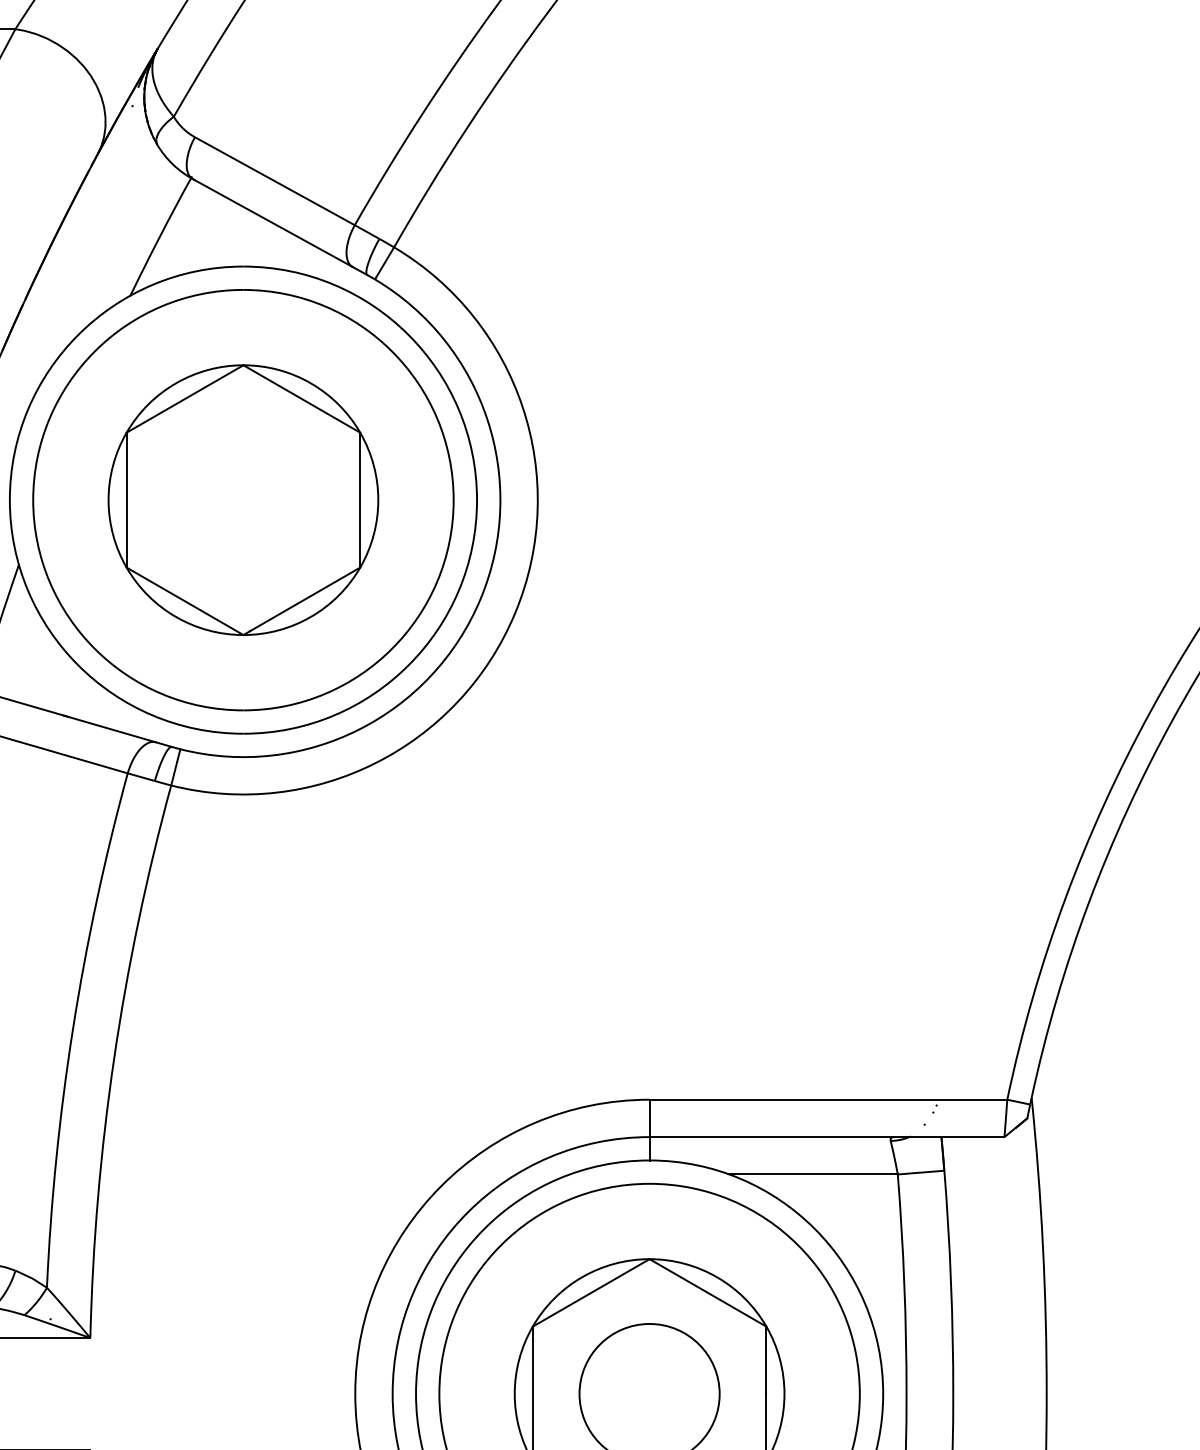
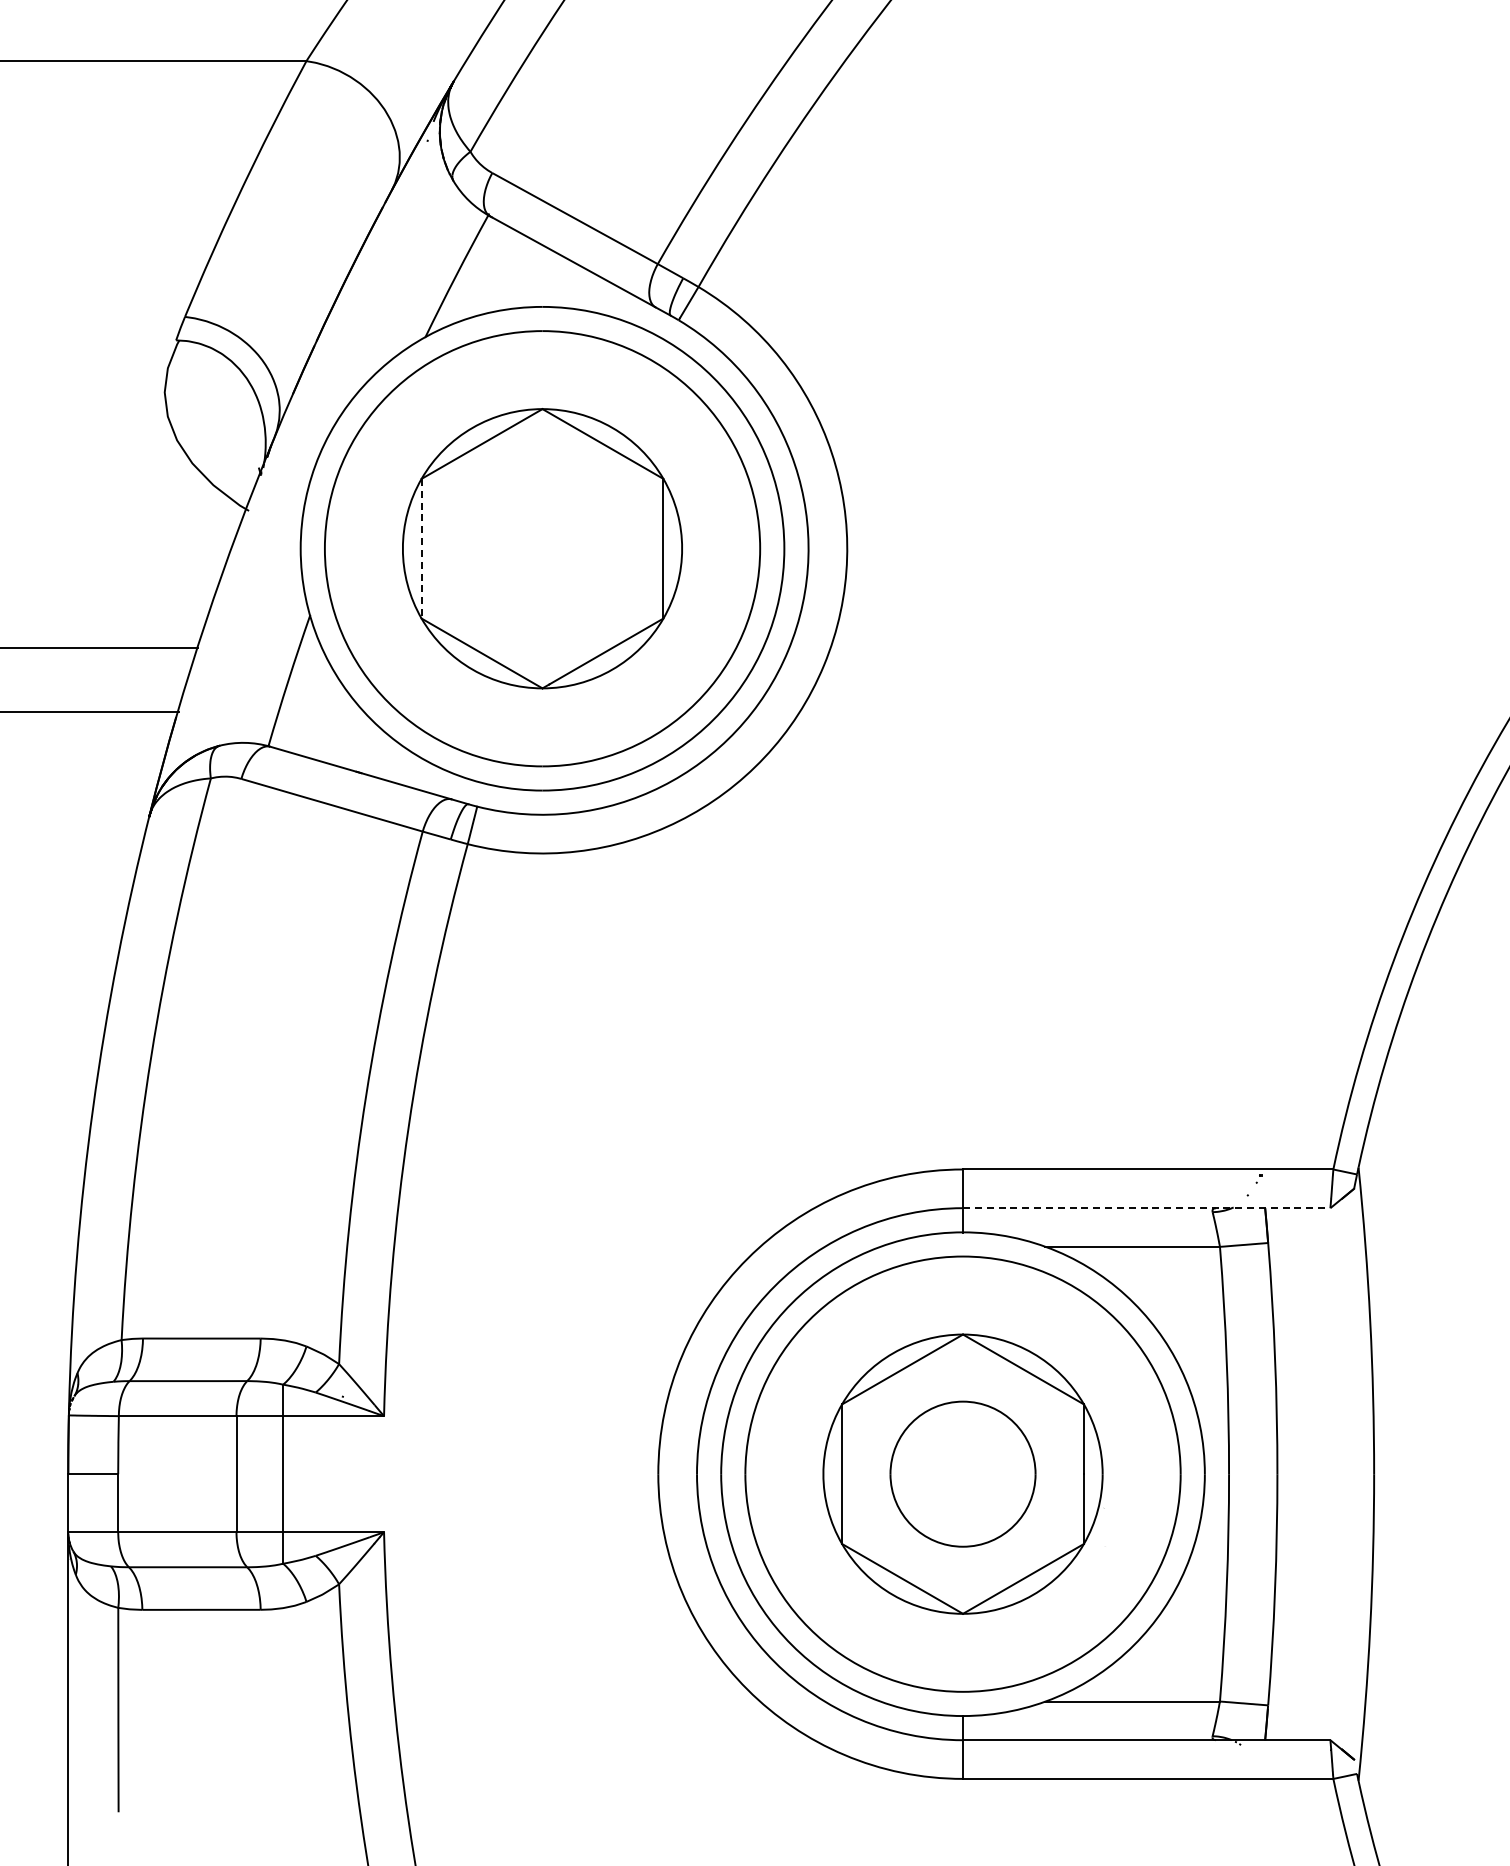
line: (126, 499) -> (421, 548), solid -> dashed
line: (826, 1137) -> (1146, 1208), solid -> dashed

